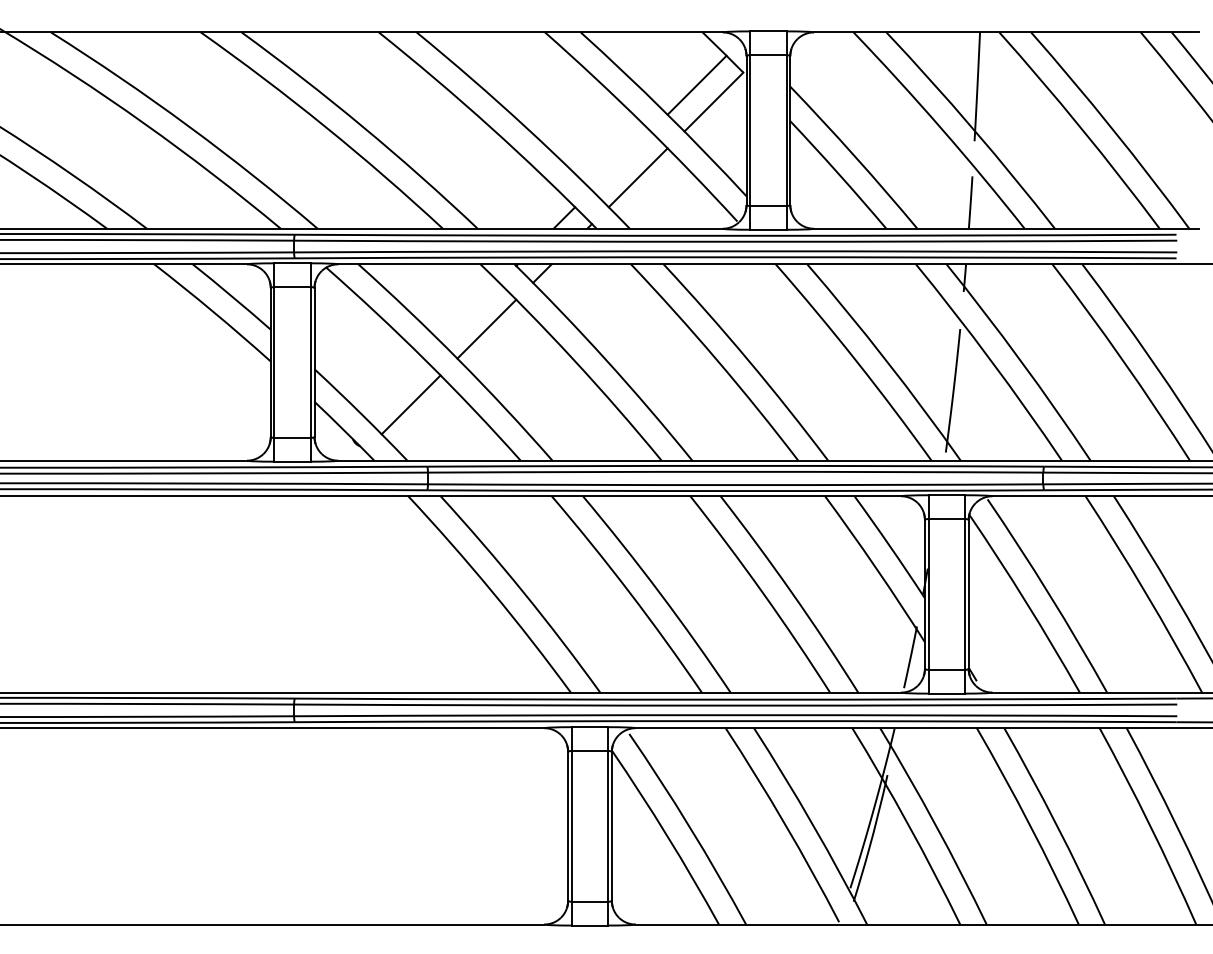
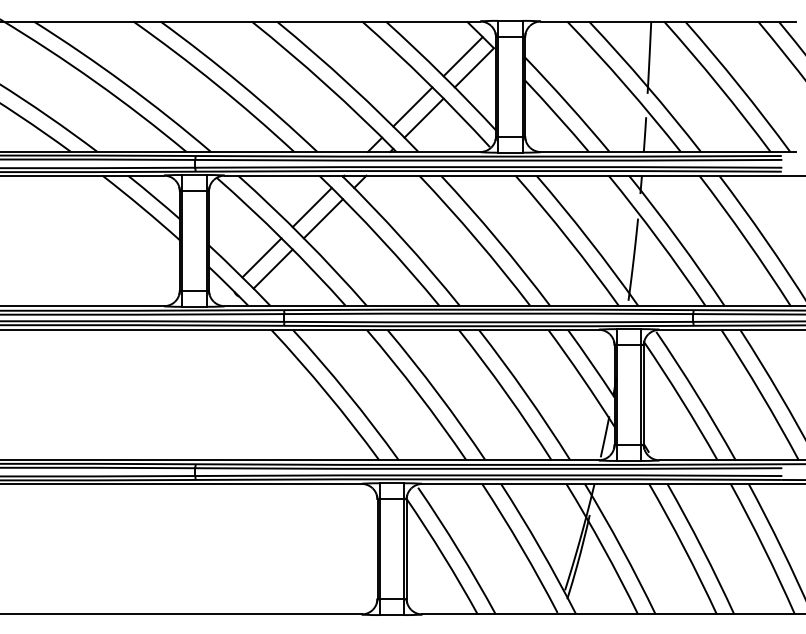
line: (620, 160) -> (412, 106), added
line: (468, 312) -> (311, 207), added
line: (393, 387) -> (261, 257), added

